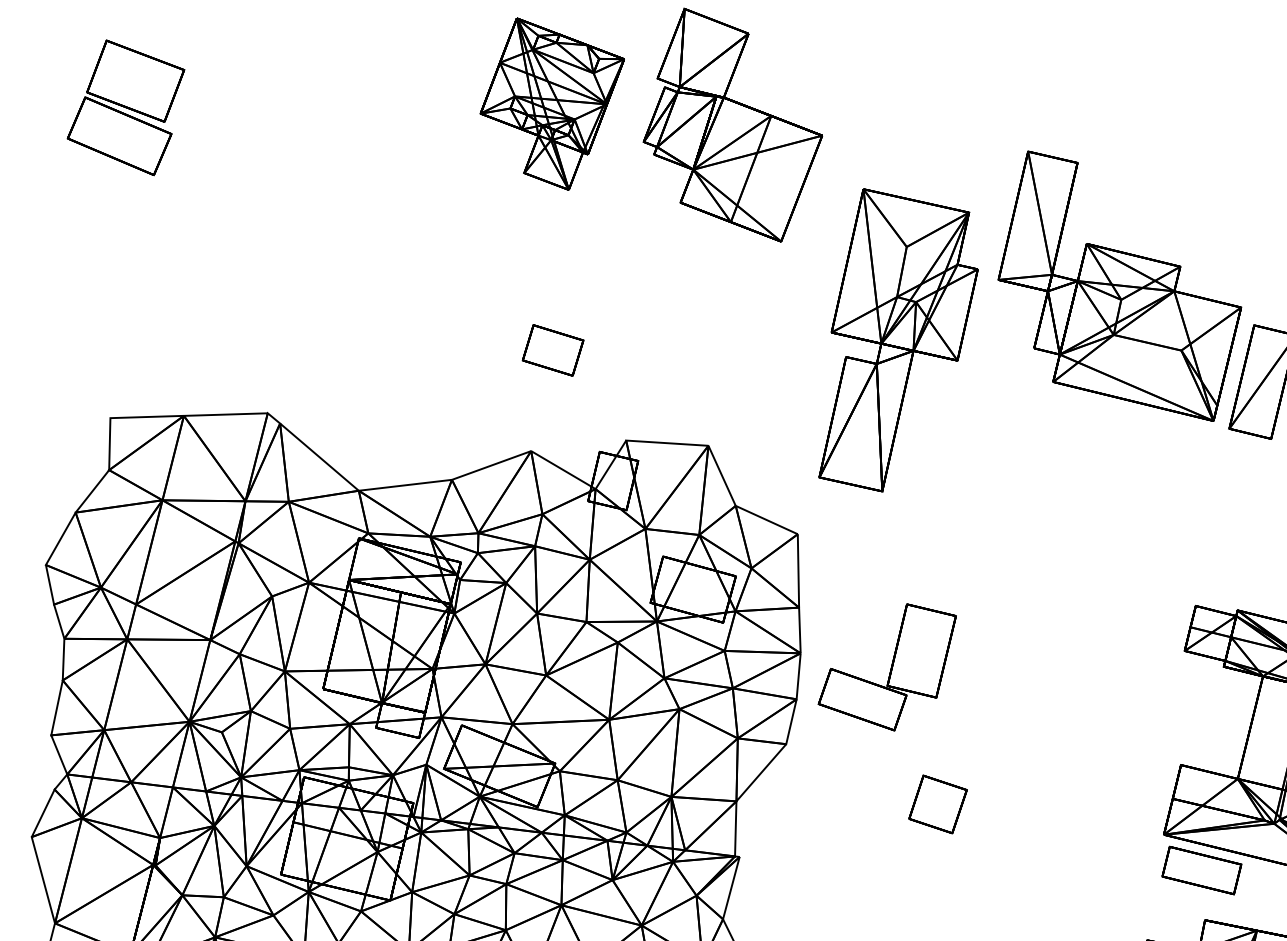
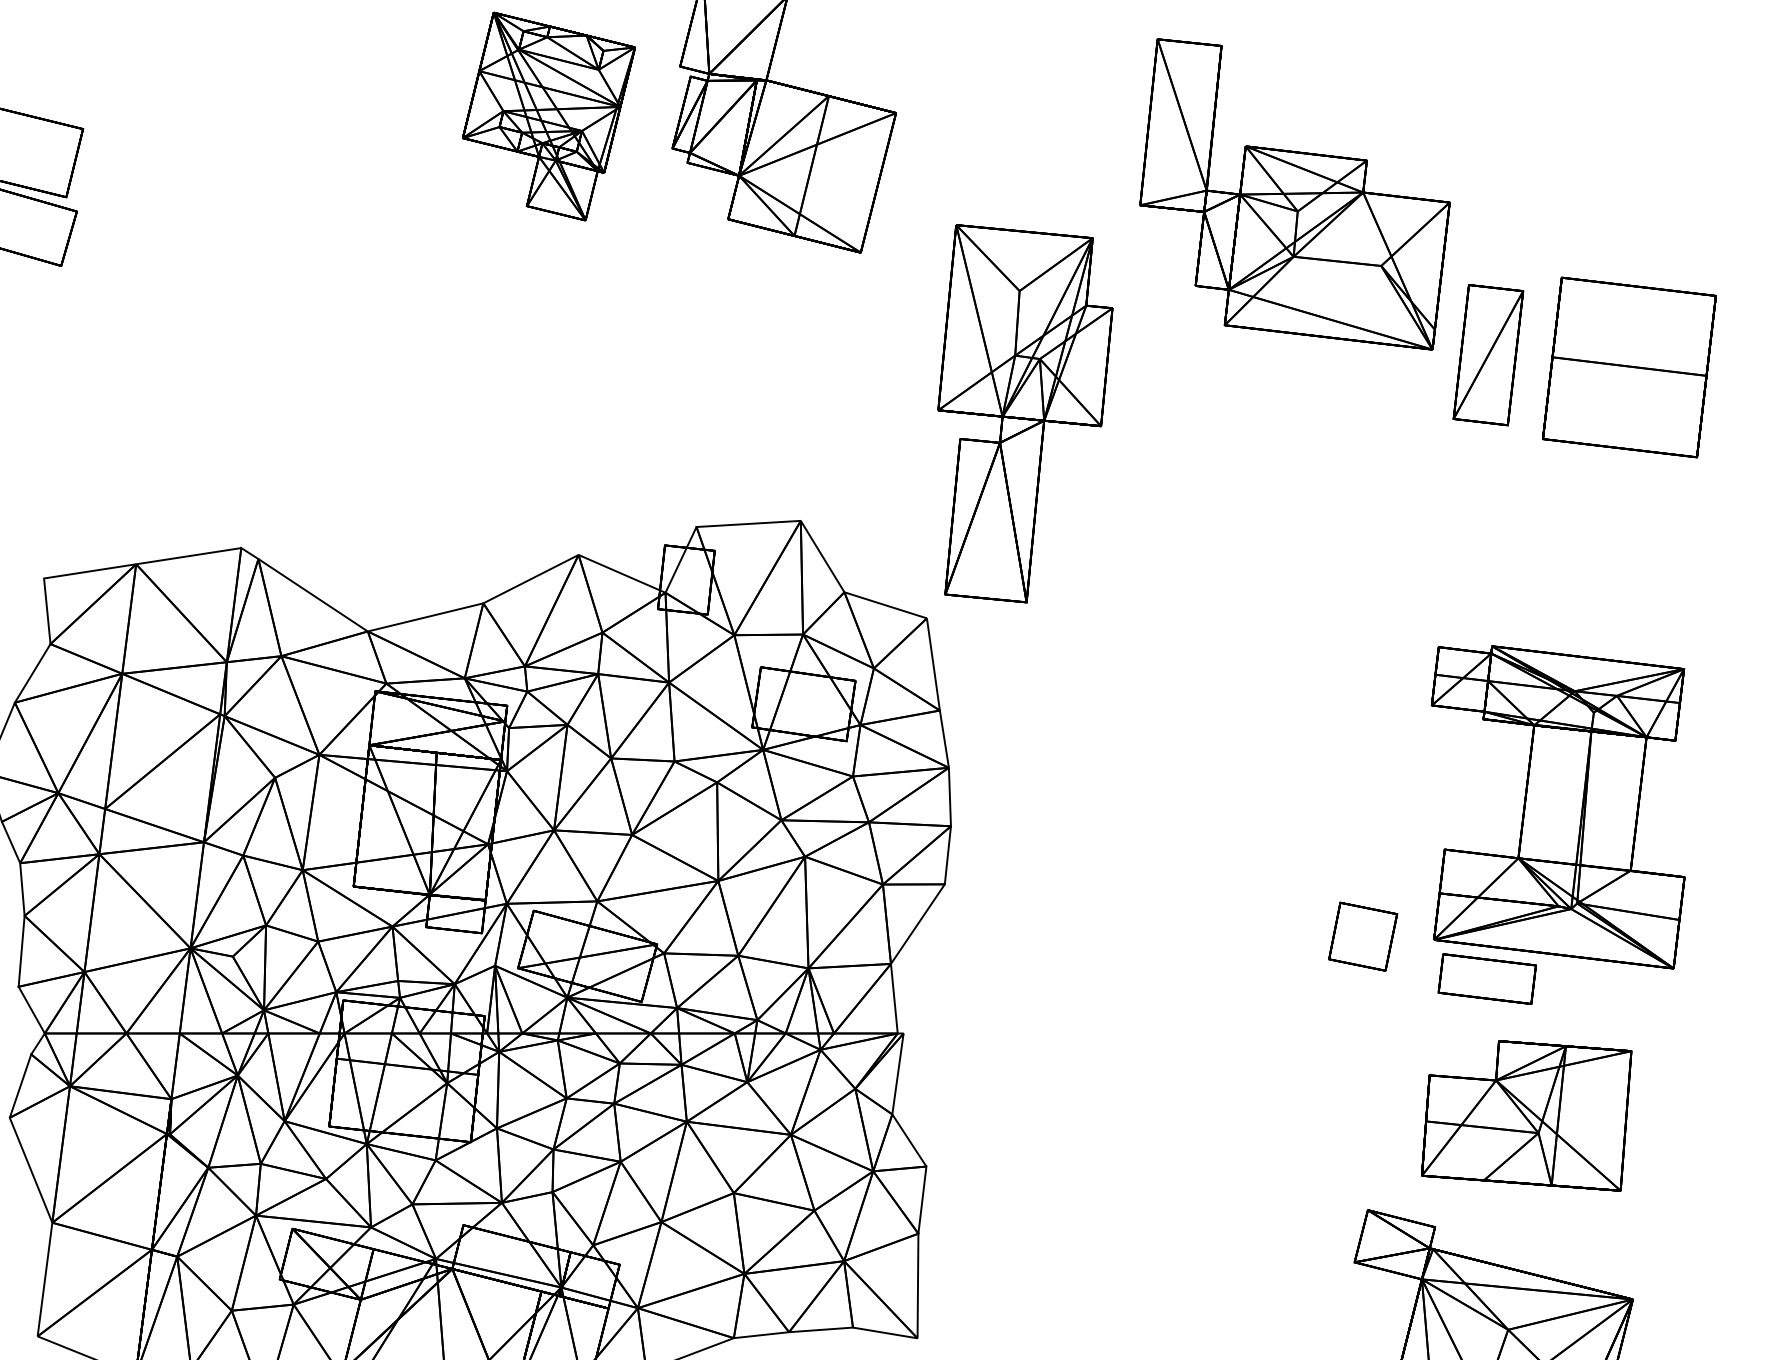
part: (1120, 286) -> (1294, 194), moved
part: (899, 343) -> (1025, 413), moved
part: (553, 350) -> (590, 424), removed
part: (890, 668) -> (1064, 772), removed
part: (938, 804) -> (1363, 936), moved

